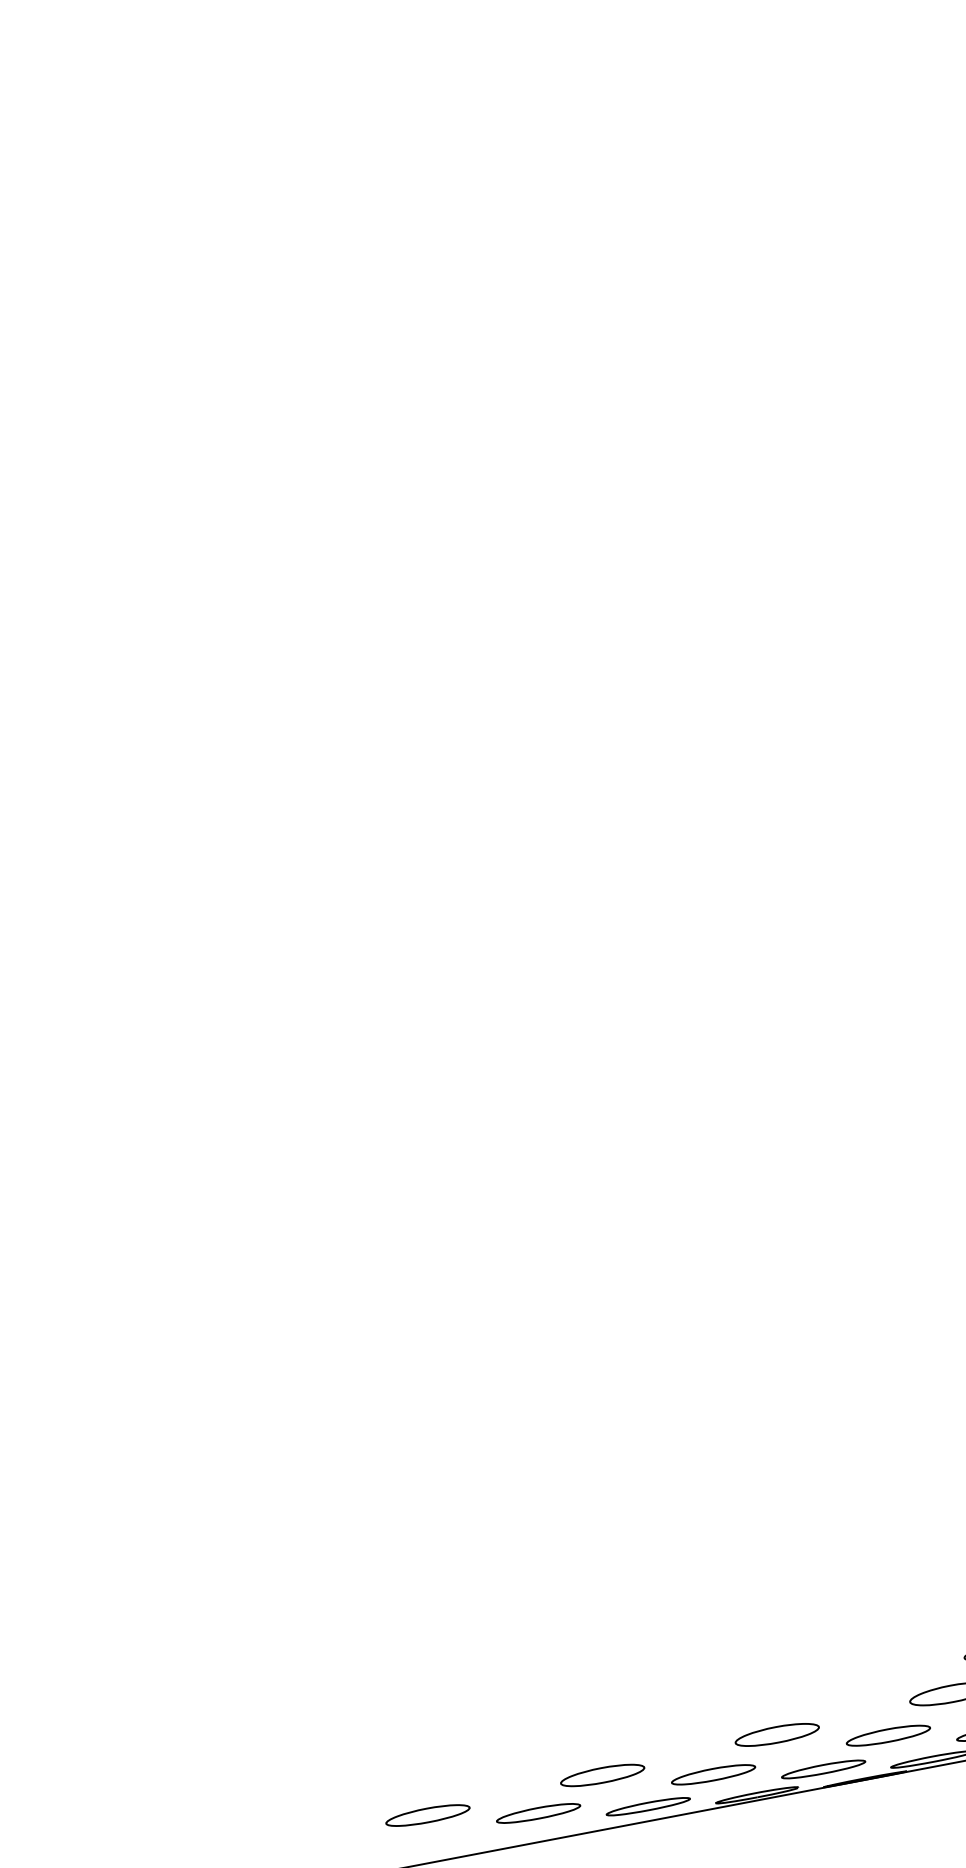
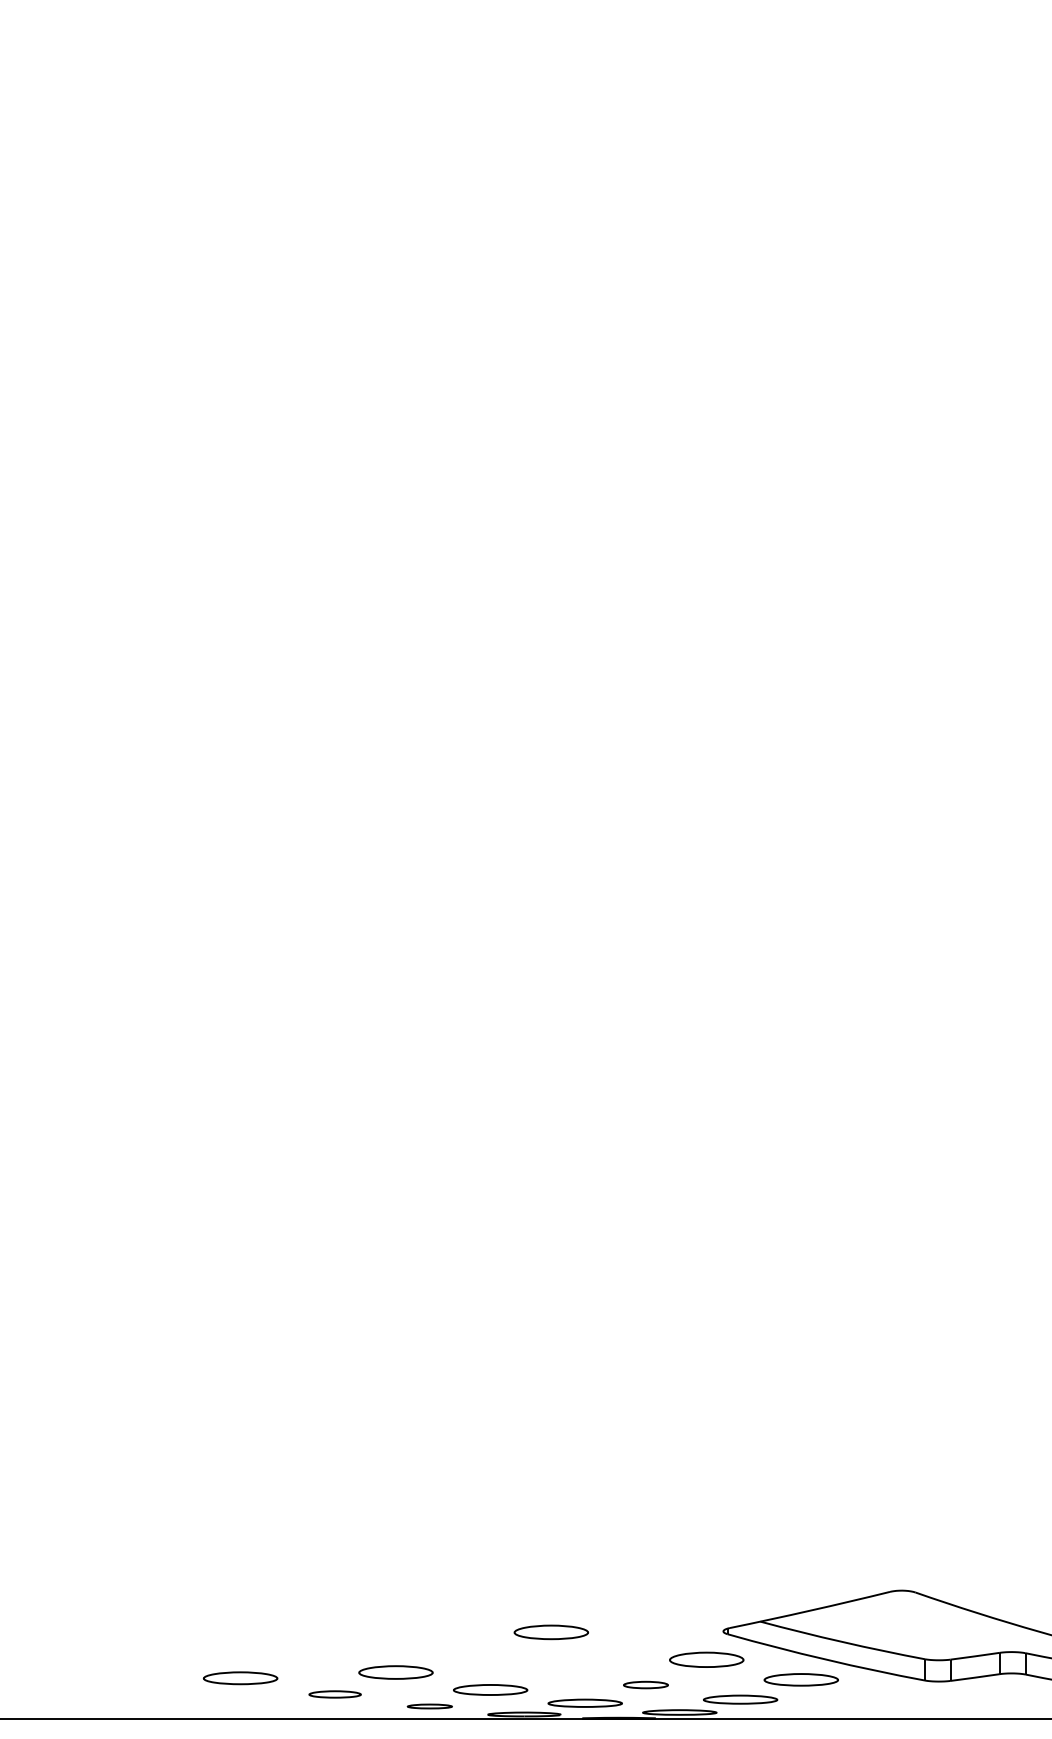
part: (887, 1734) -> (645, 1684), size x0.6
part: (776, 1735) -> (550, 1632), moved
part: (647, 1806) -> (429, 1706), size x0.6
part: (537, 1813) -> (334, 1694), size x0.7

